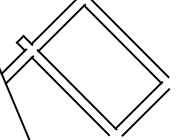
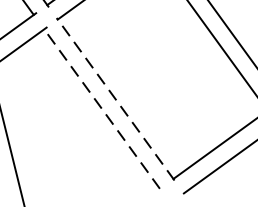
line: (77, 89) -> (116, 98), solid -> dashed
line: (70, 96) -> (102, 109), solid -> dashed

